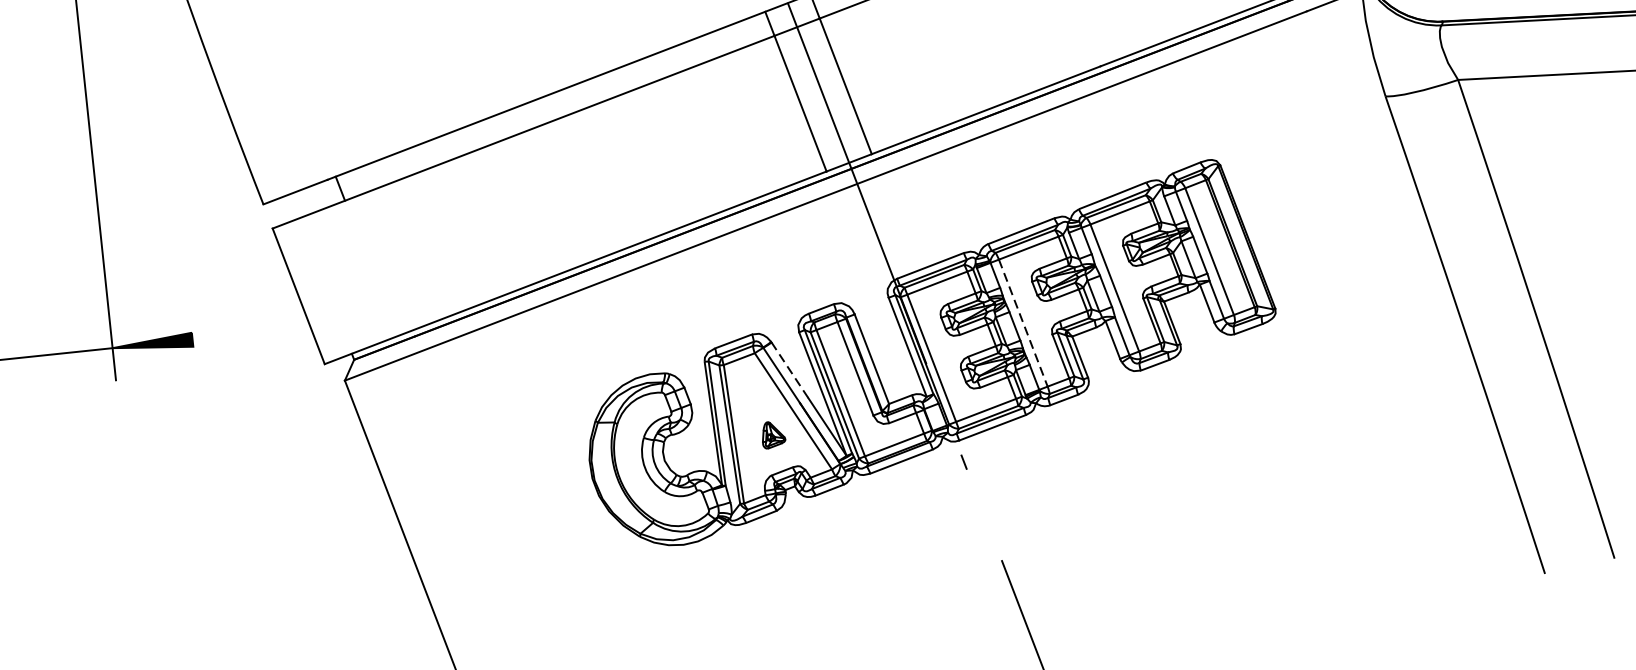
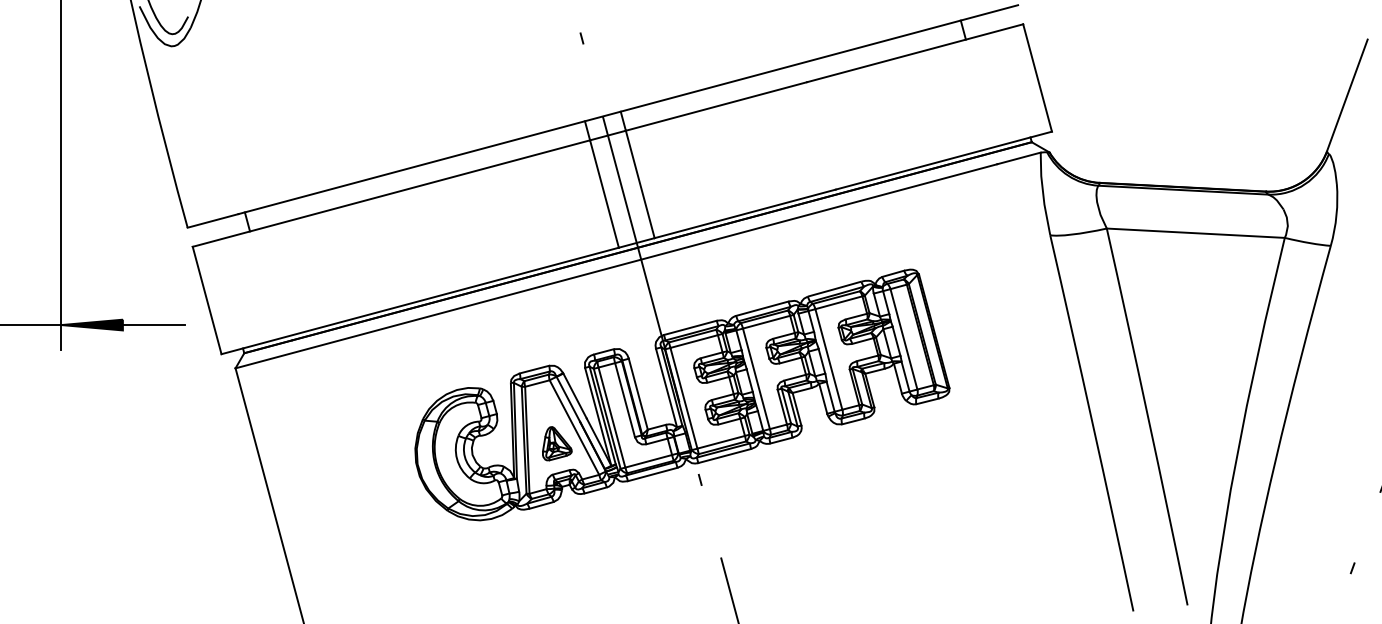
line: (1023, 323) -> (756, 379), dashed -> solid
line: (232, 336) -> (153, 325), added
line: (789, 369) -> (574, 395), dashed -> solid
part: (773, 434) -> (557, 443), size x1.67

